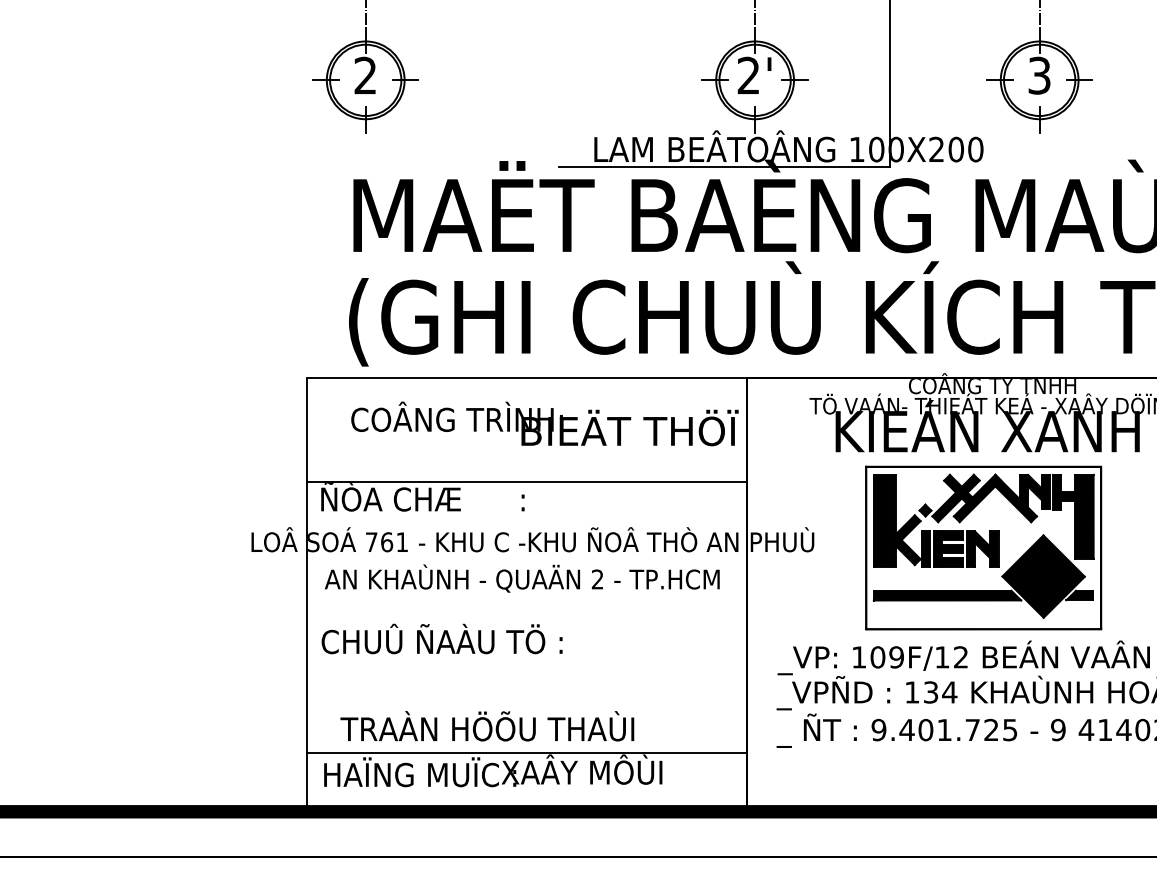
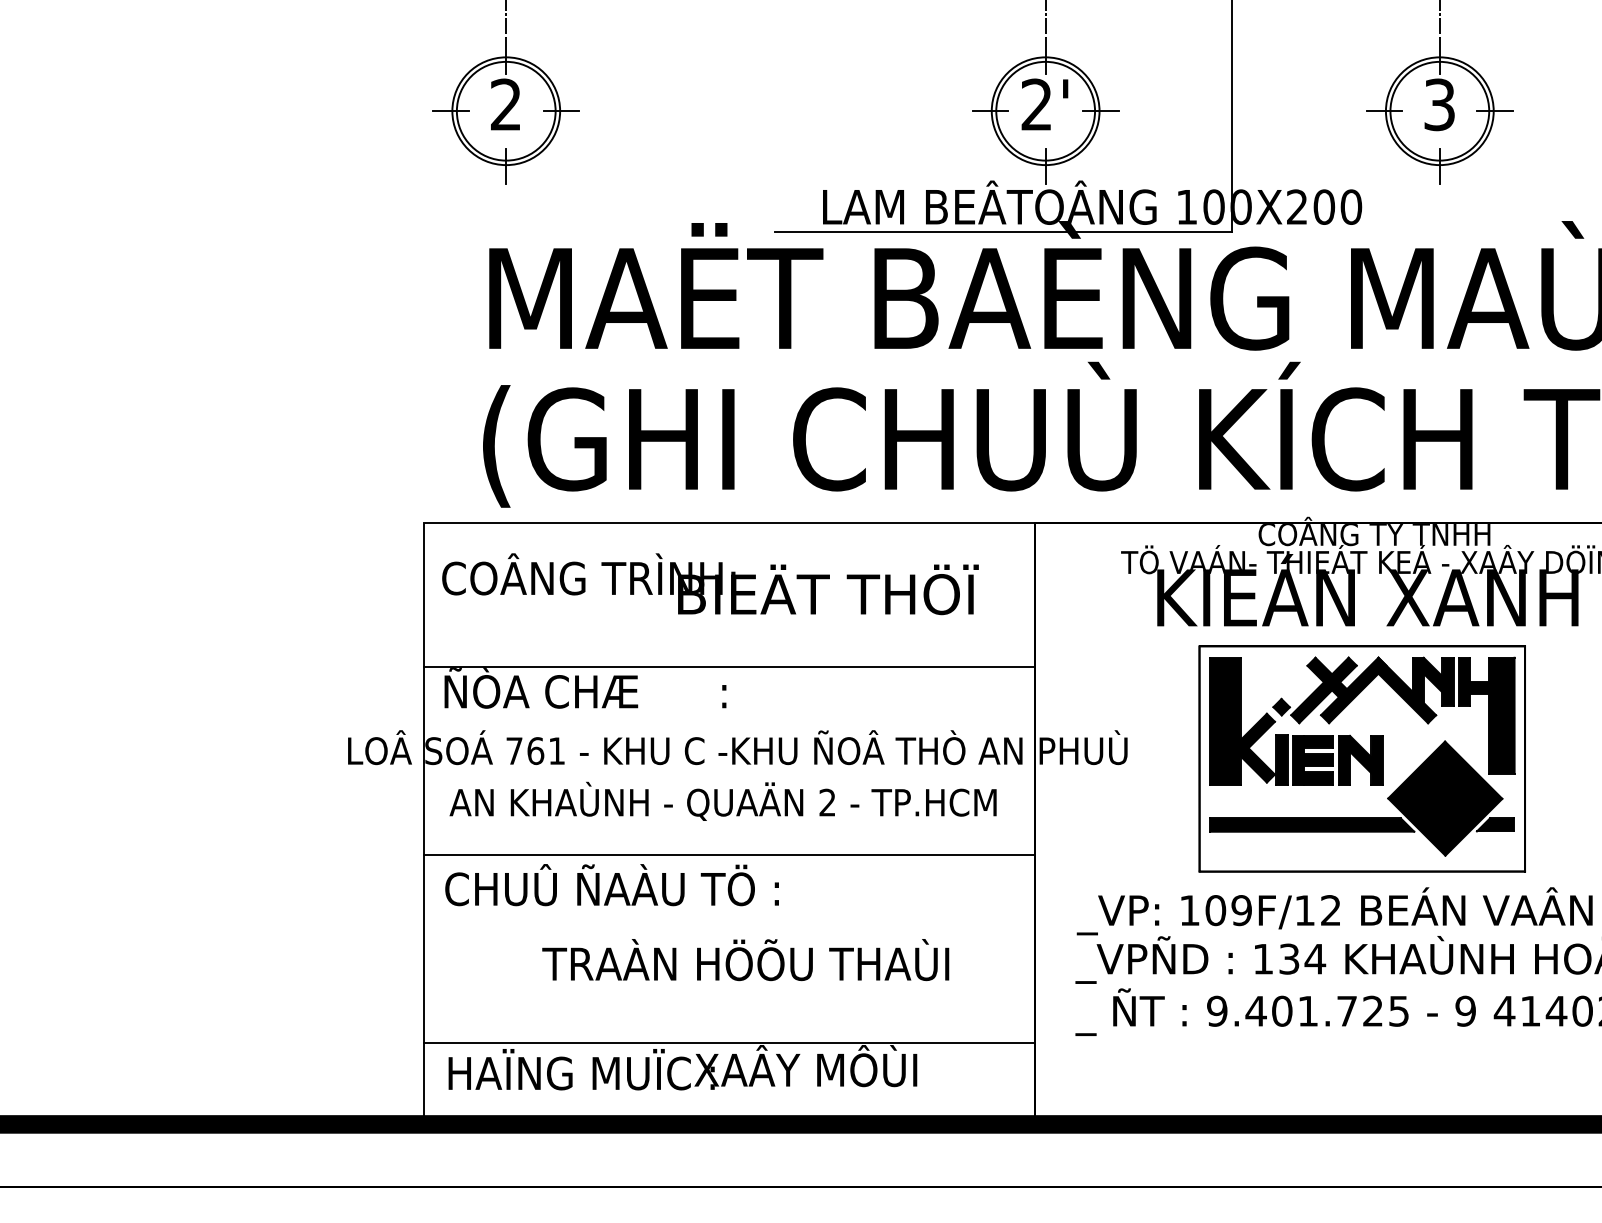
text: (544, 424) -> (710, 584), moved
line: (526, 617) -> (729, 855), added
text: (487, 726) -> (745, 960), moved

